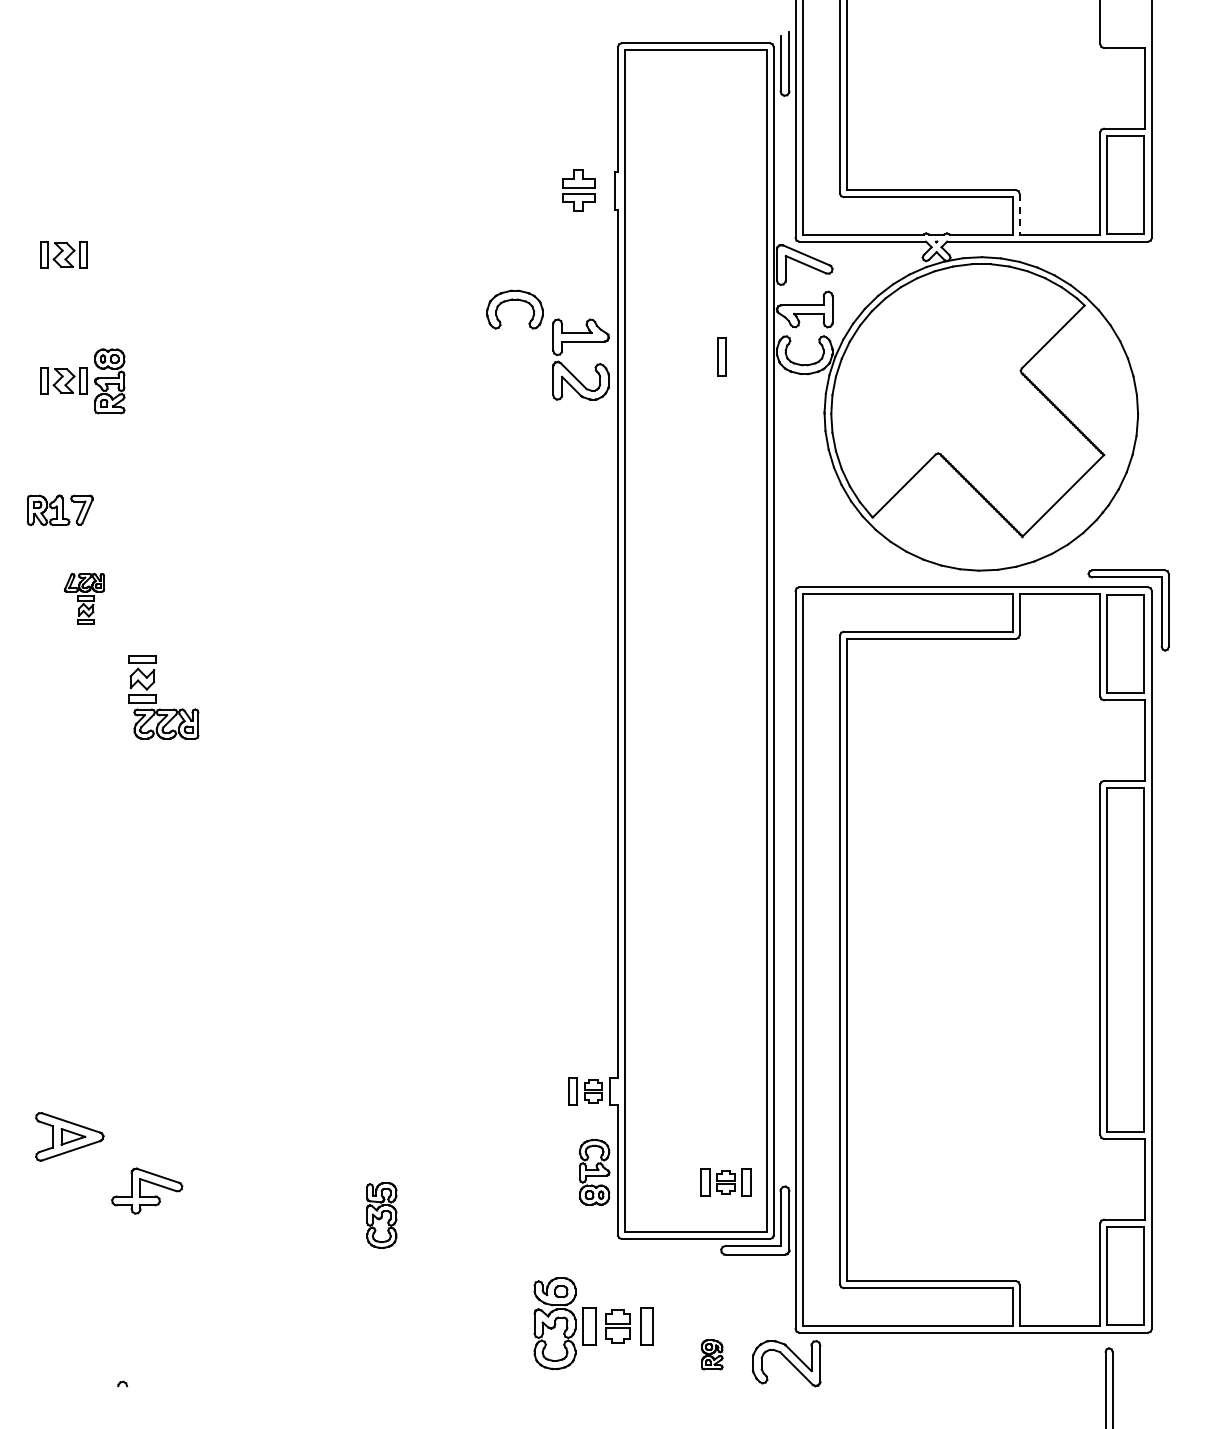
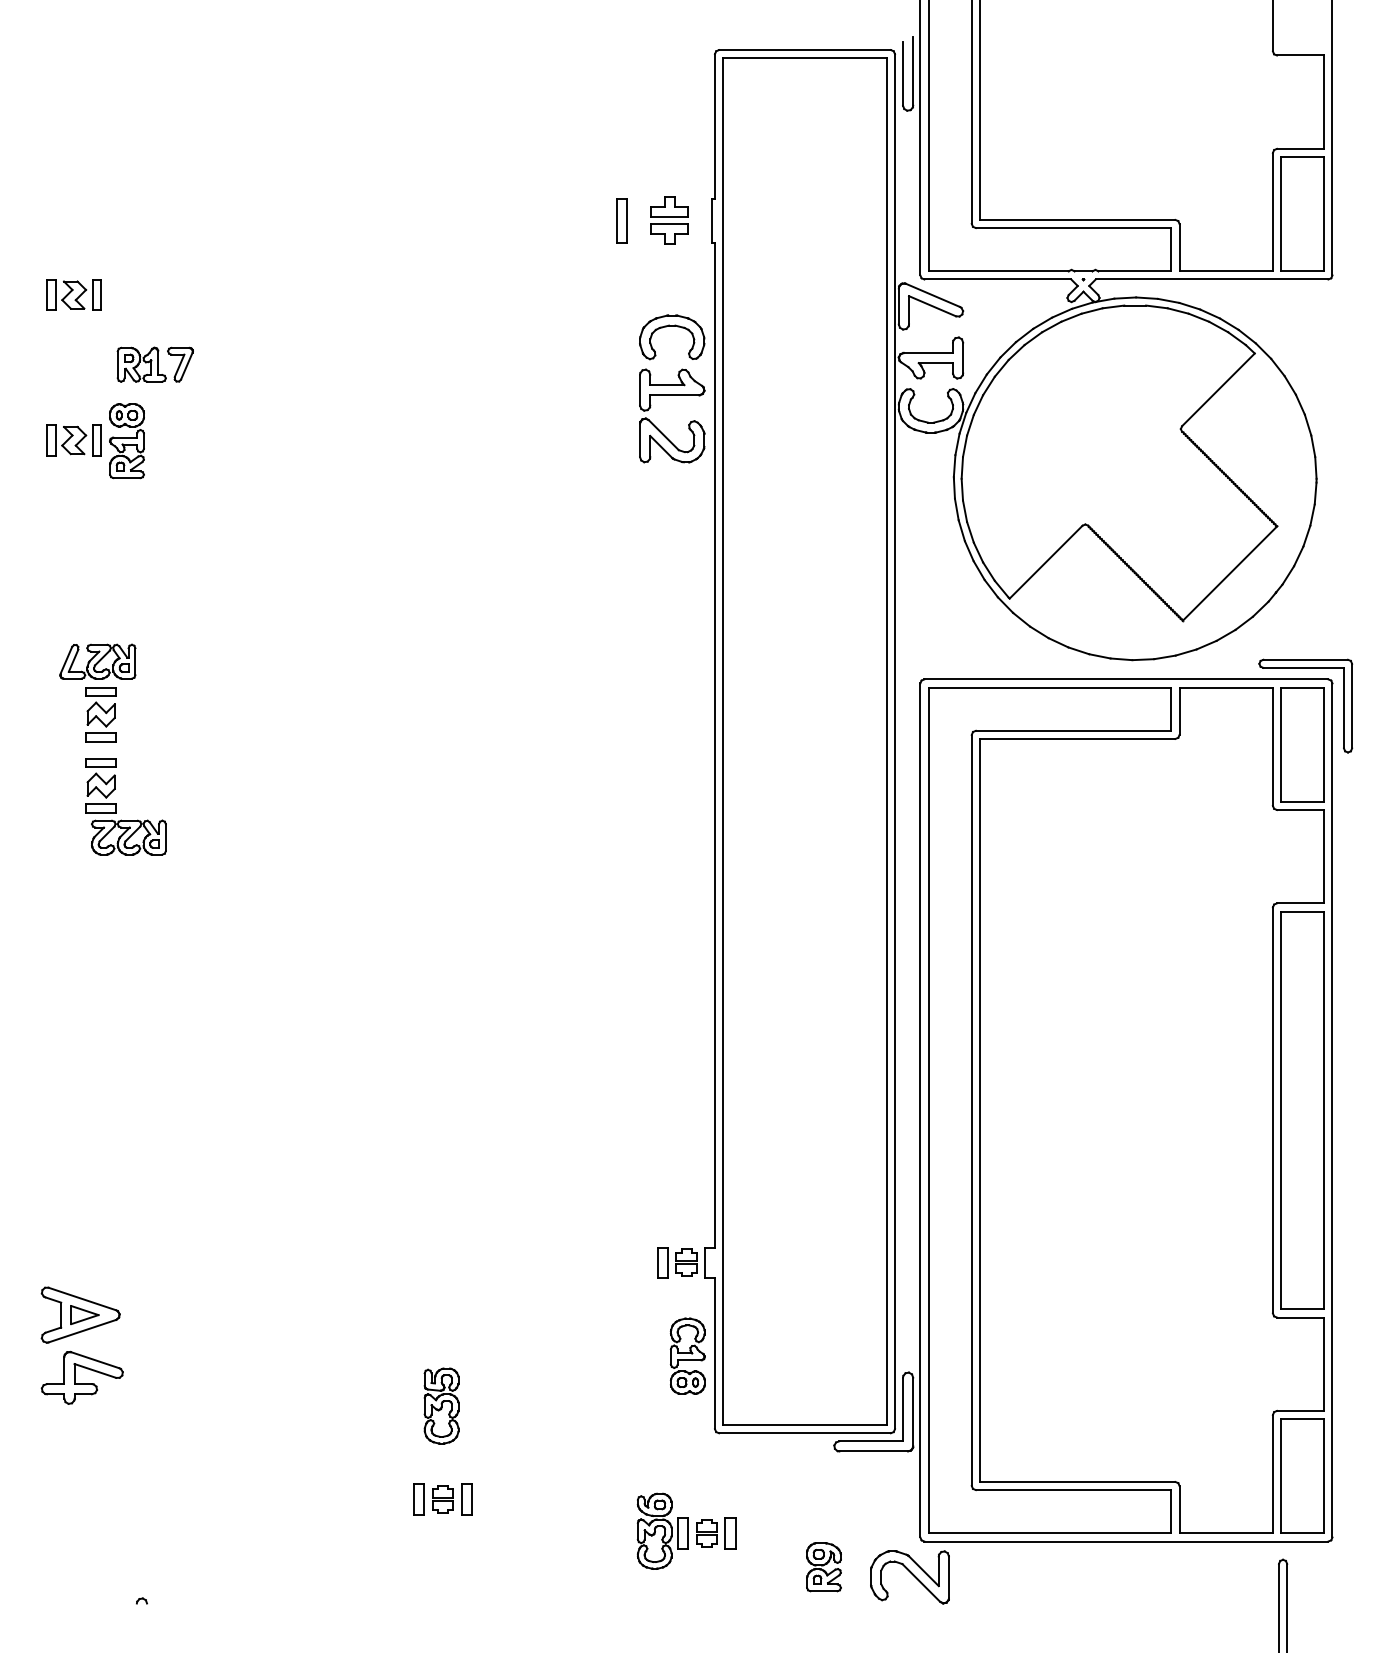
line: (1019, 214) -> (1179, 248), dashed -> solid
part: (514, 300) -> (671, 326), moved
part: (721, 356) -> (621, 220), moved
part: (59, 510) -> (154, 364), moved
part: (84, 598) -> (97, 692), size x1.67
part: (156, 697) -> (117, 806), moved
part: (725, 1182) -> (442, 1499), moved
part: (147, 1190) -> (82, 1377), moved
part: (593, 1323) -> (686, 1530), size x0.71
part: (711, 1354) -> (823, 1566), size x1.43

